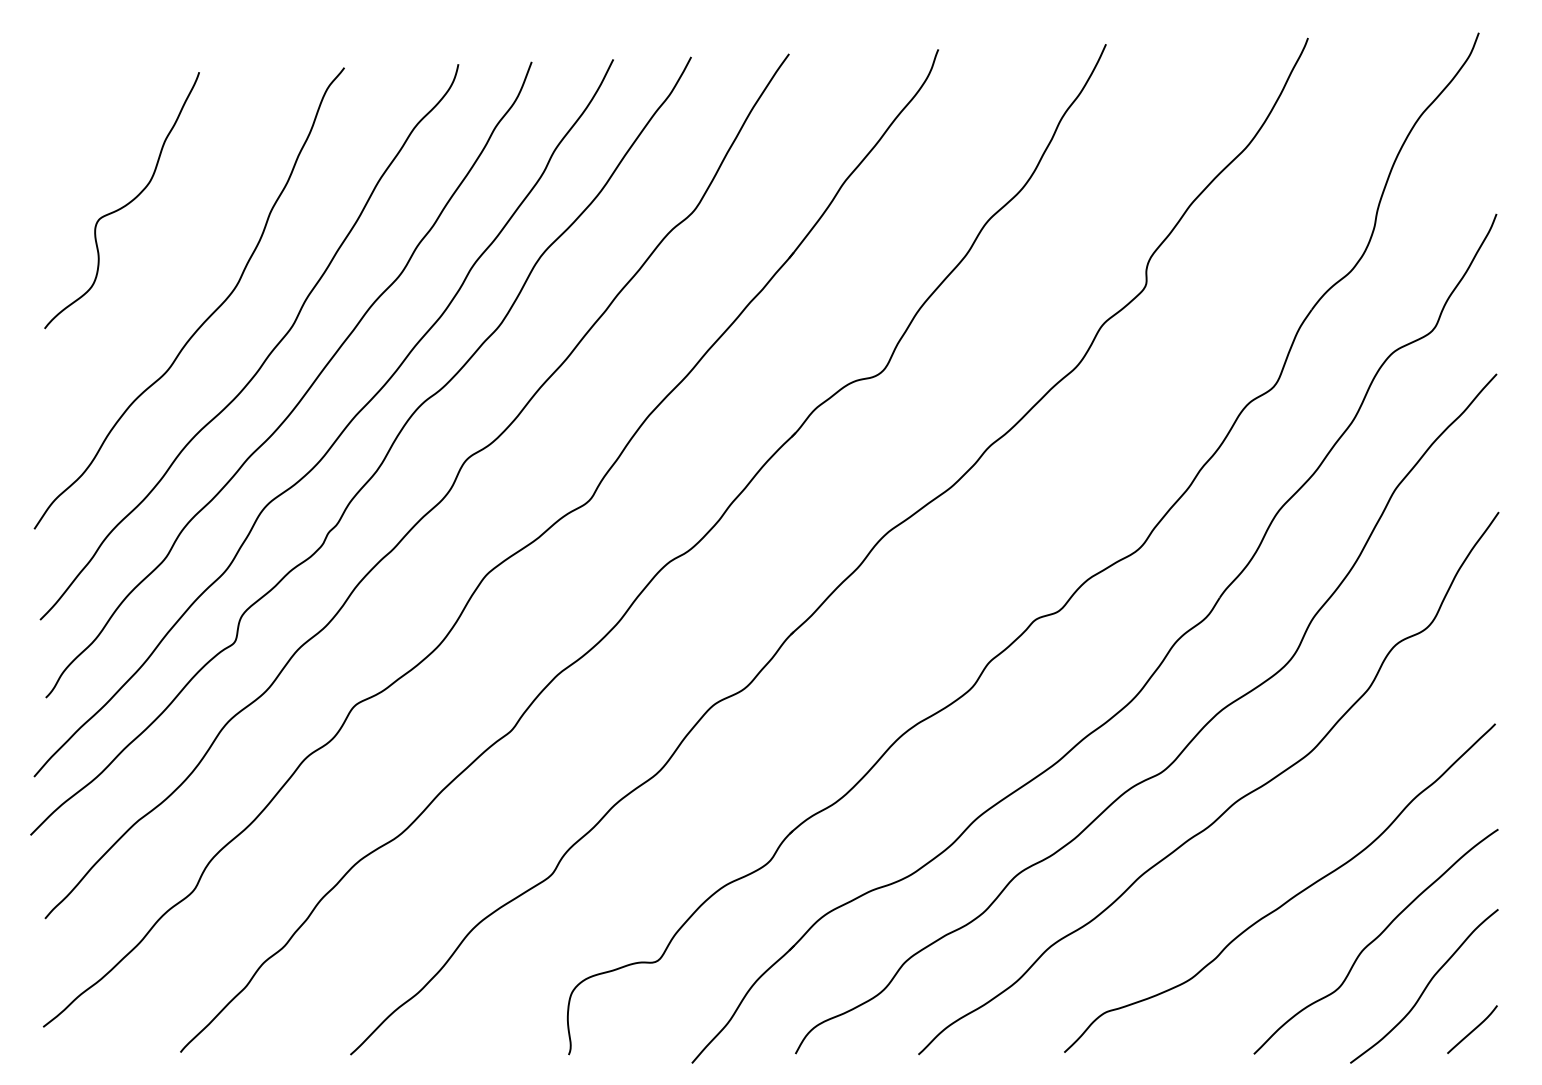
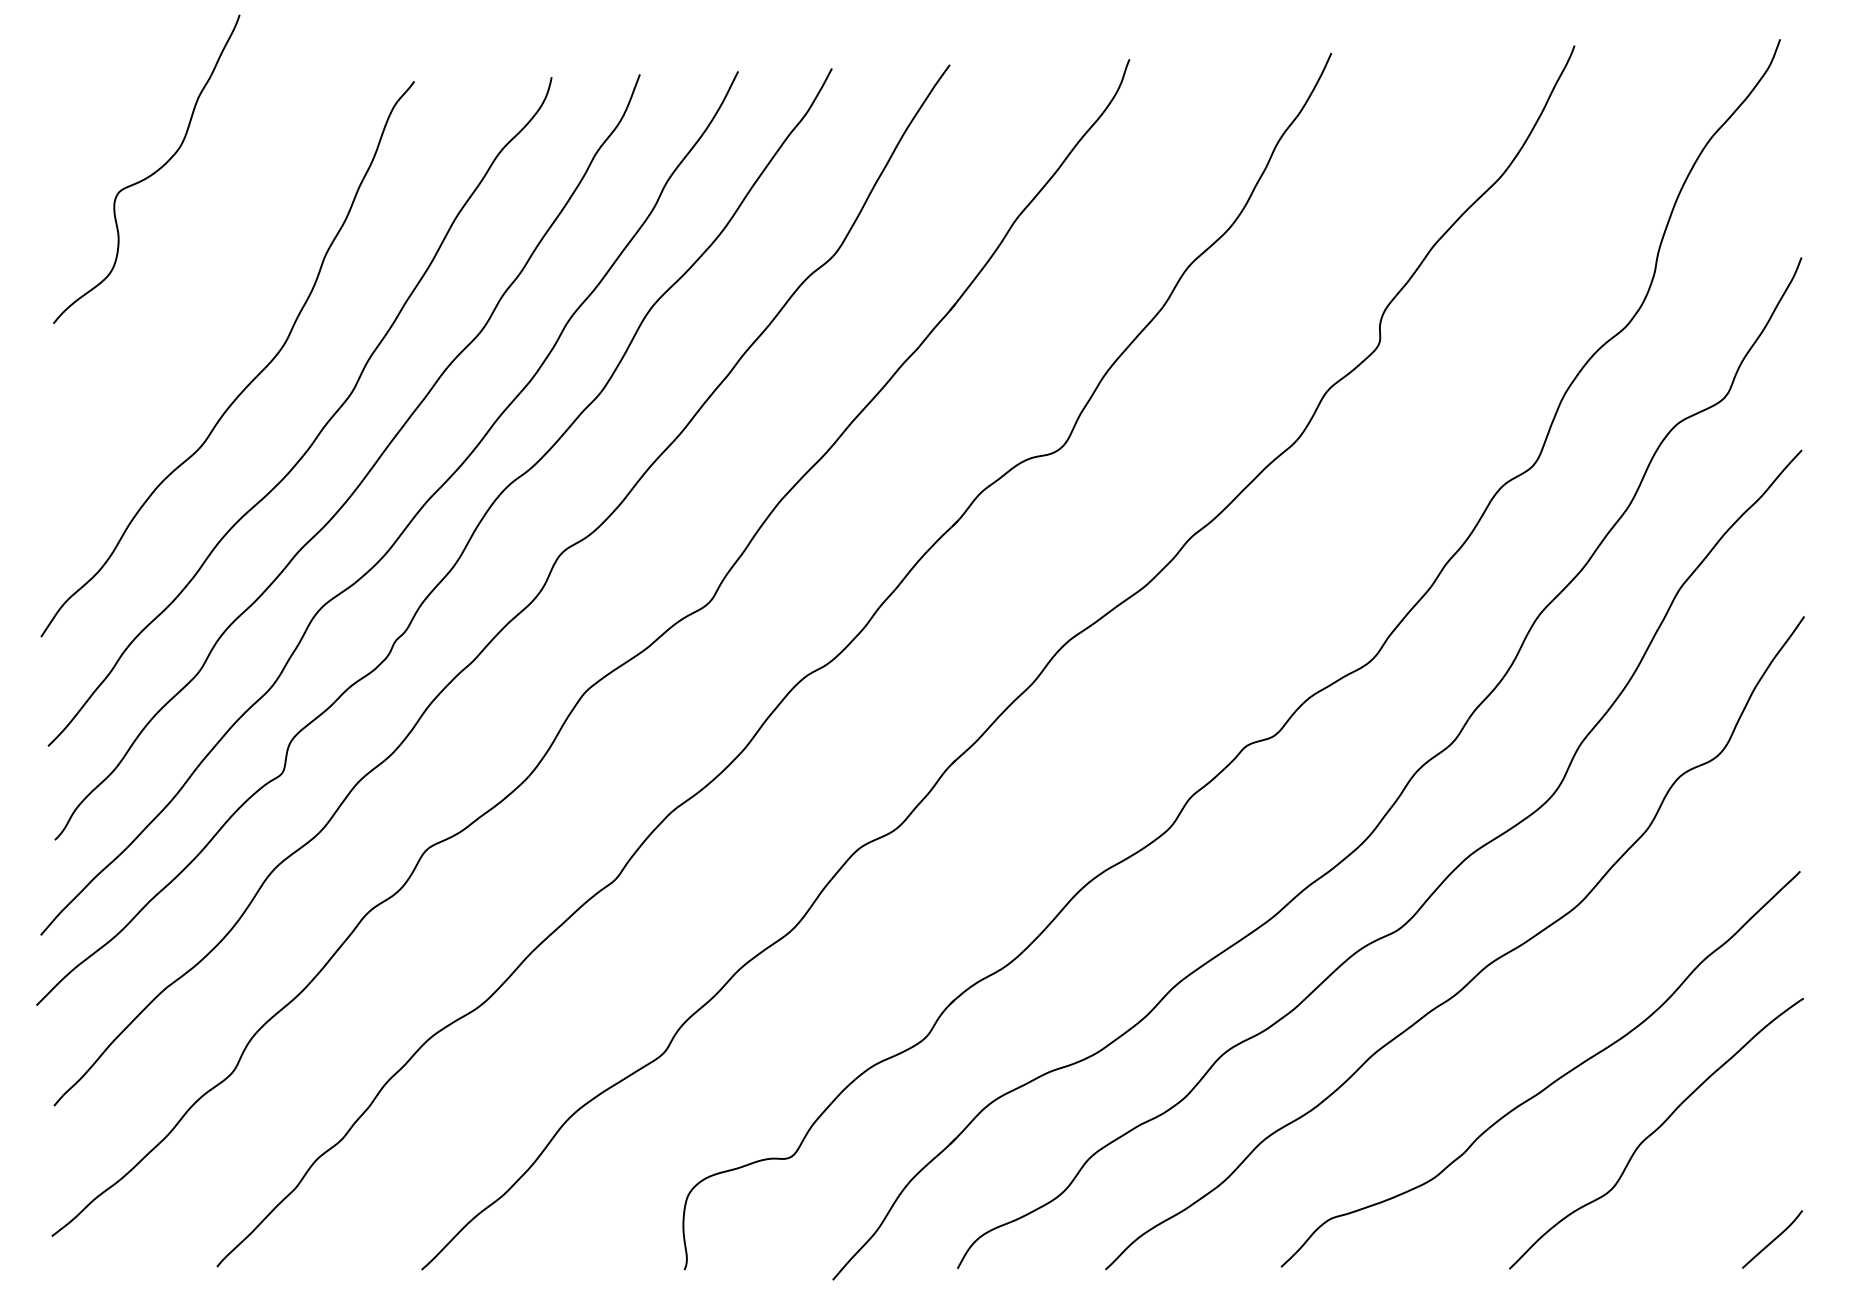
curve: (125, 204) -> (150, 174), moved
curve: (1425, 987) -> (1715, 1188), removed

